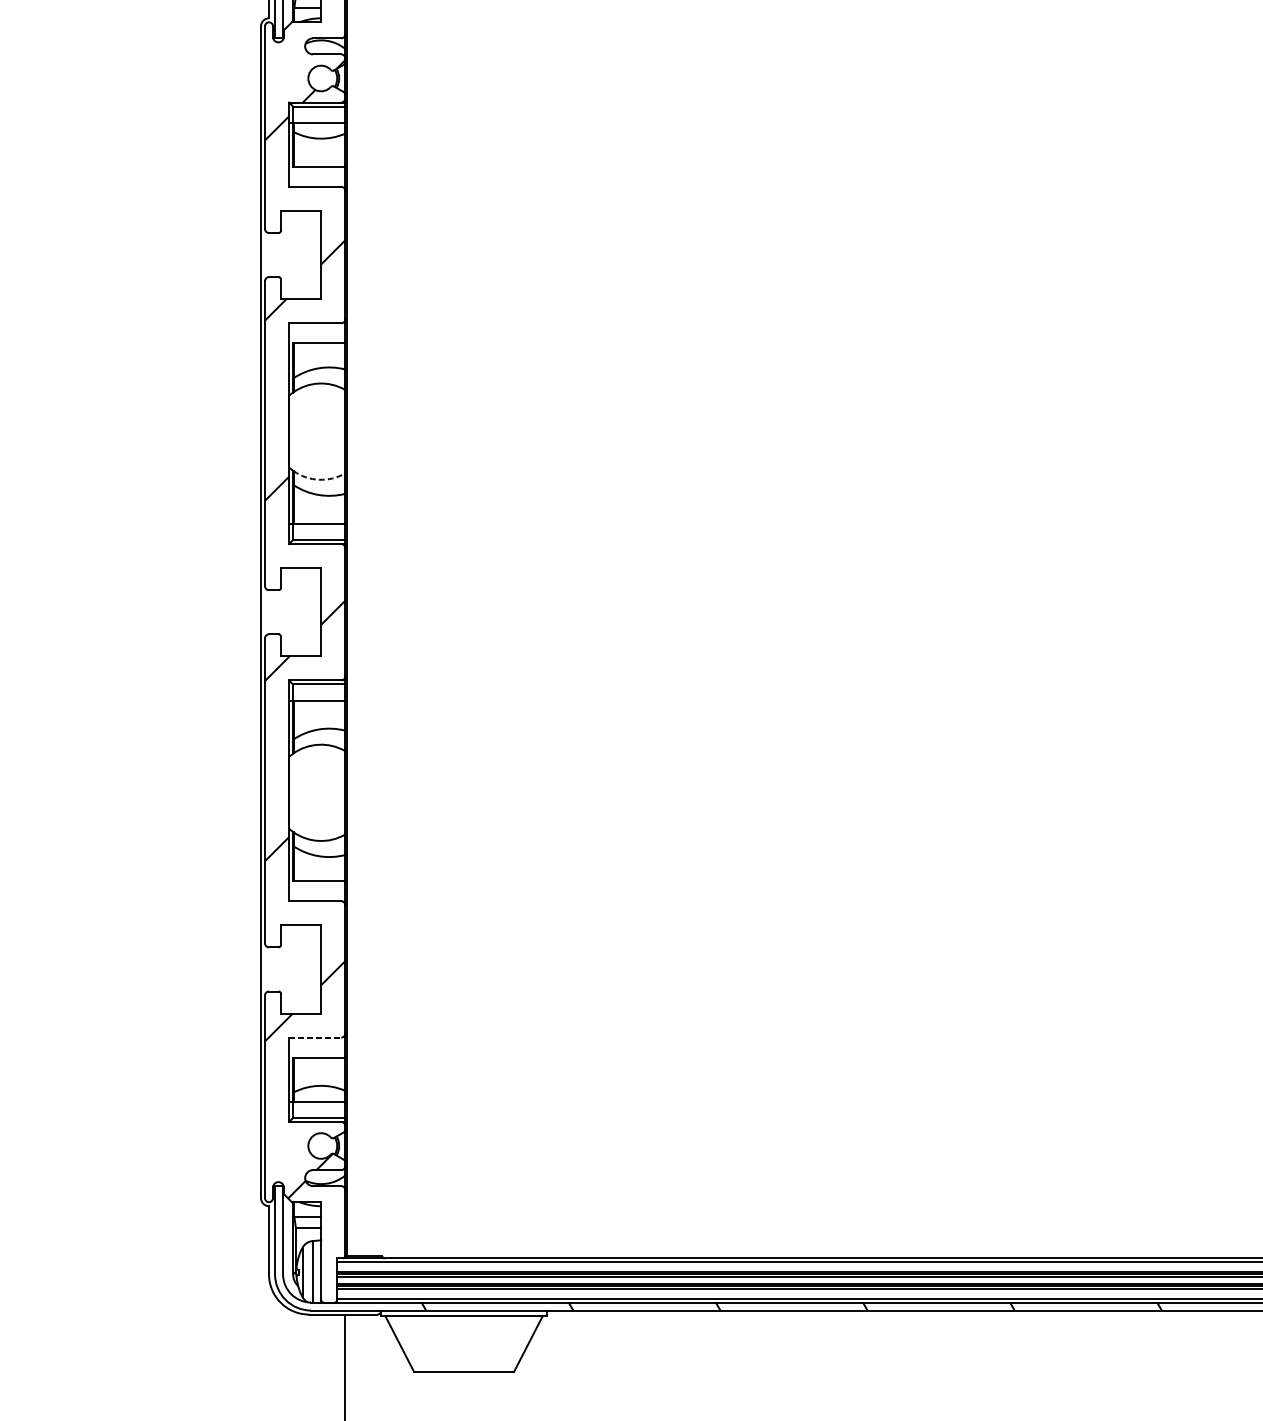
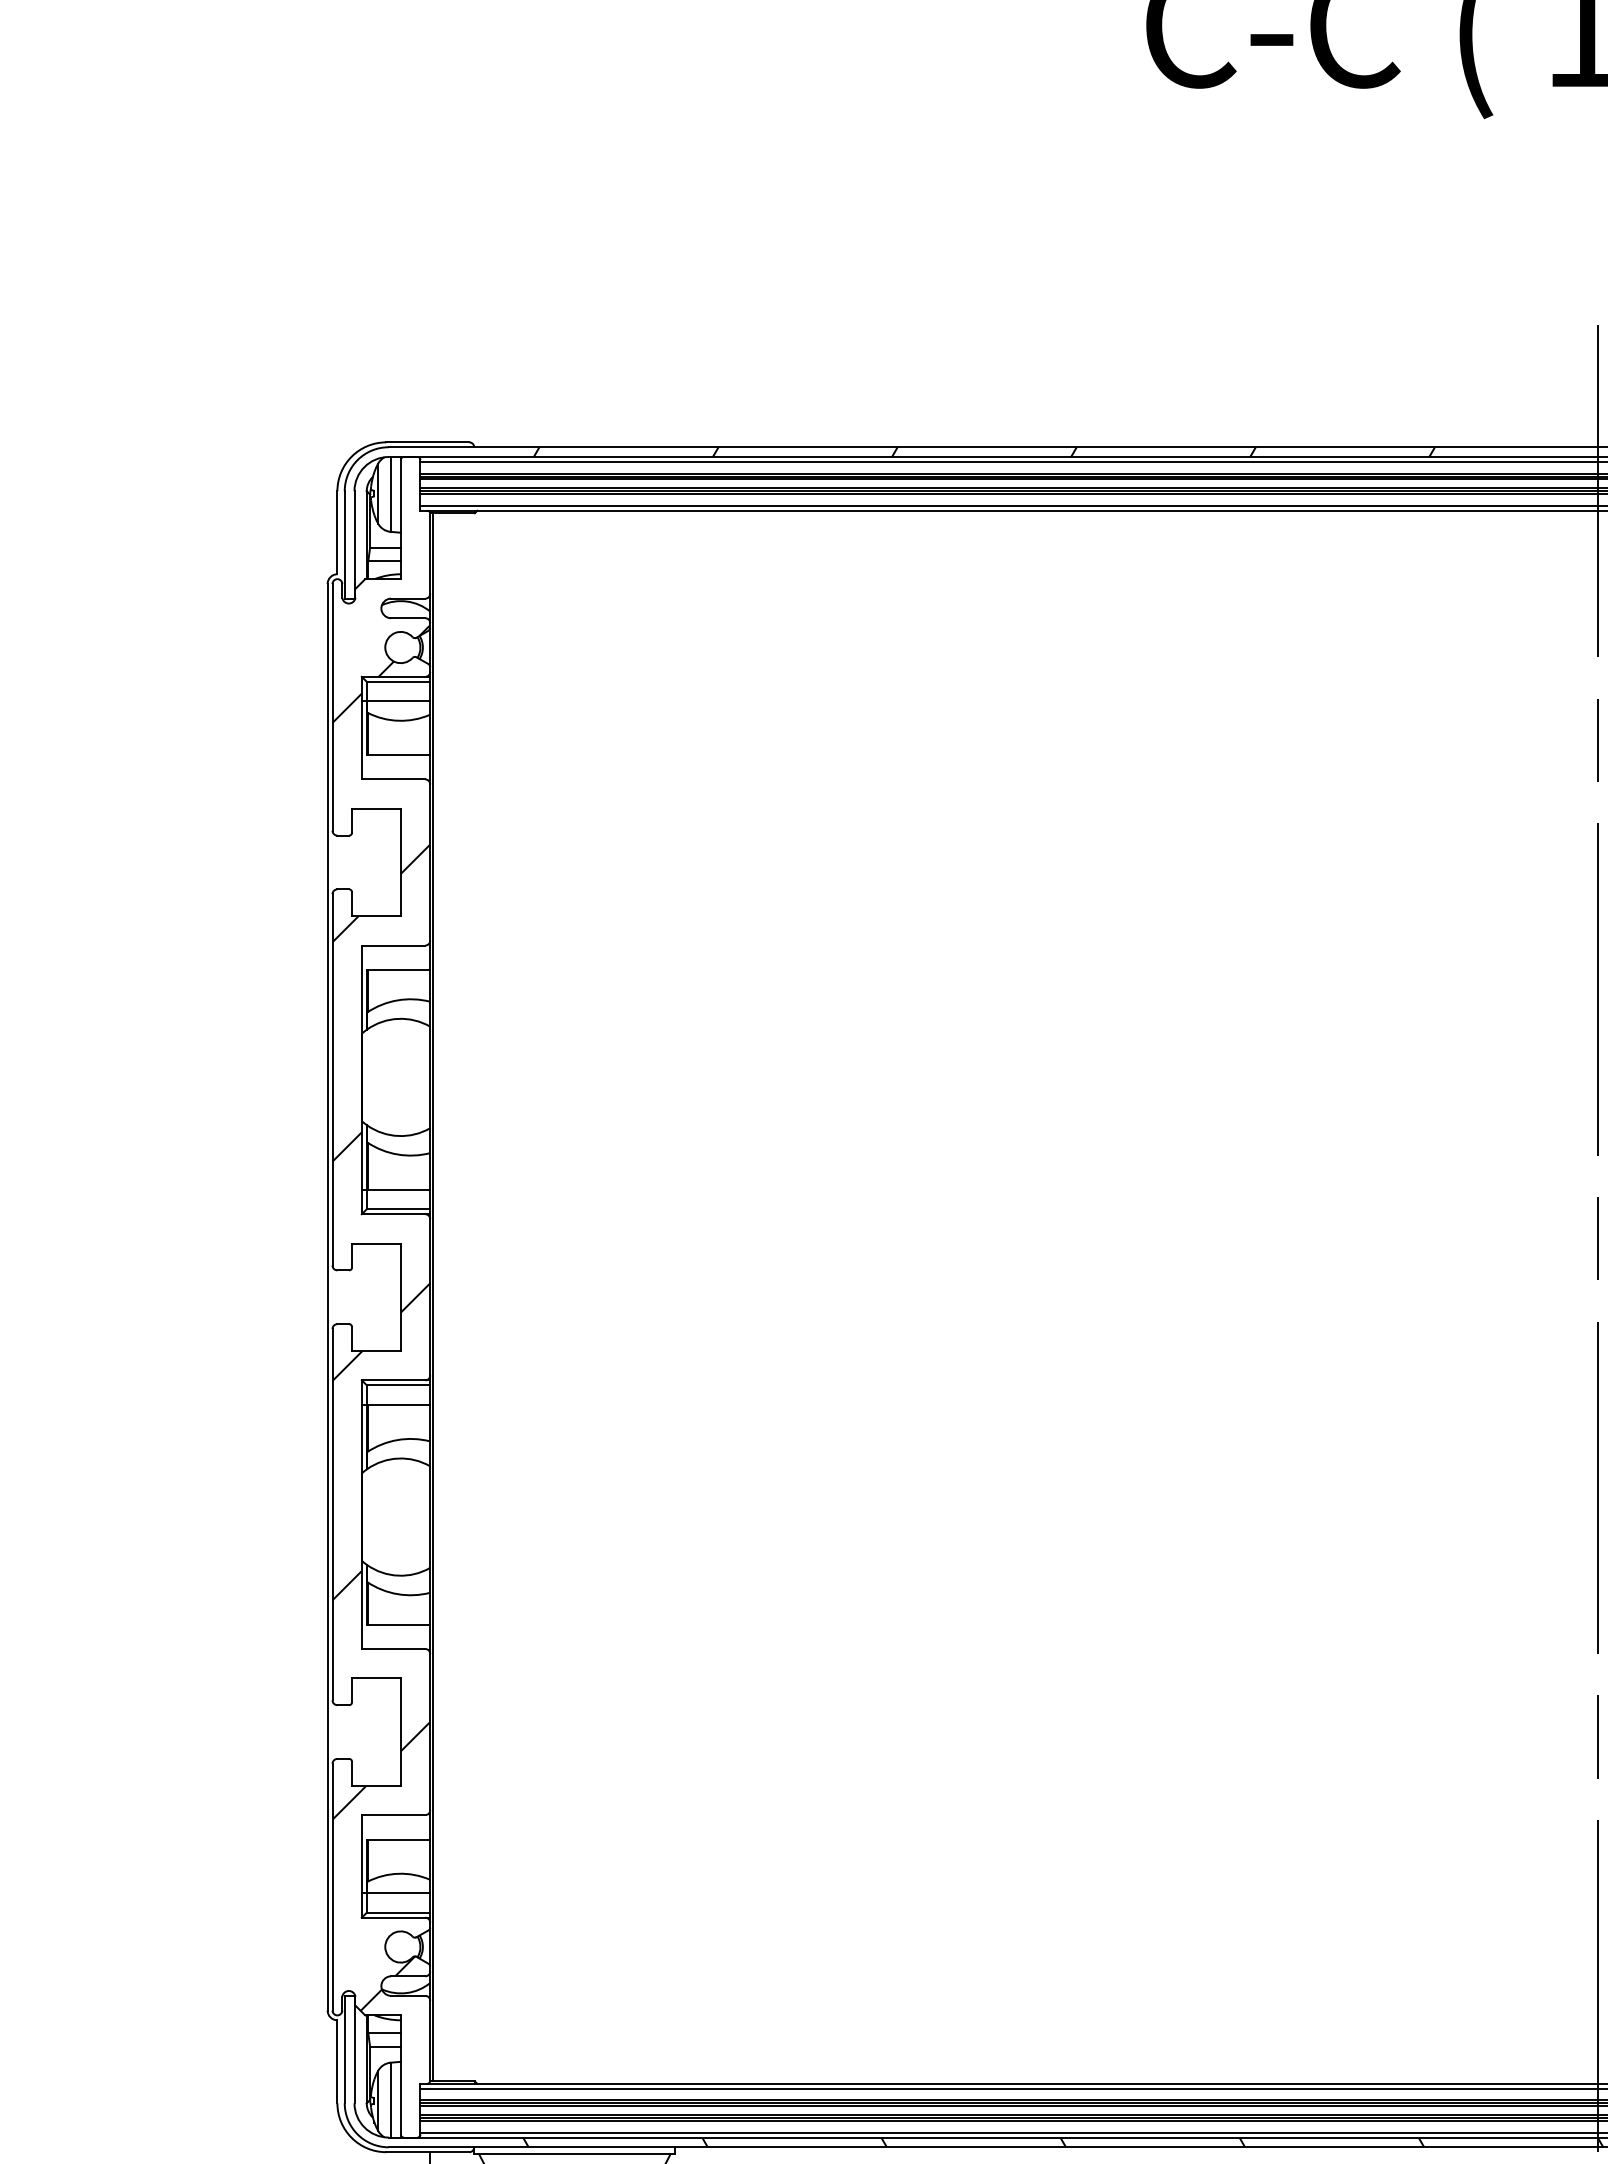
arc: (319, 480) -> (398, 1136), dashed -> solid
line: (315, 1037) -> (393, 1815), dashed -> solid

